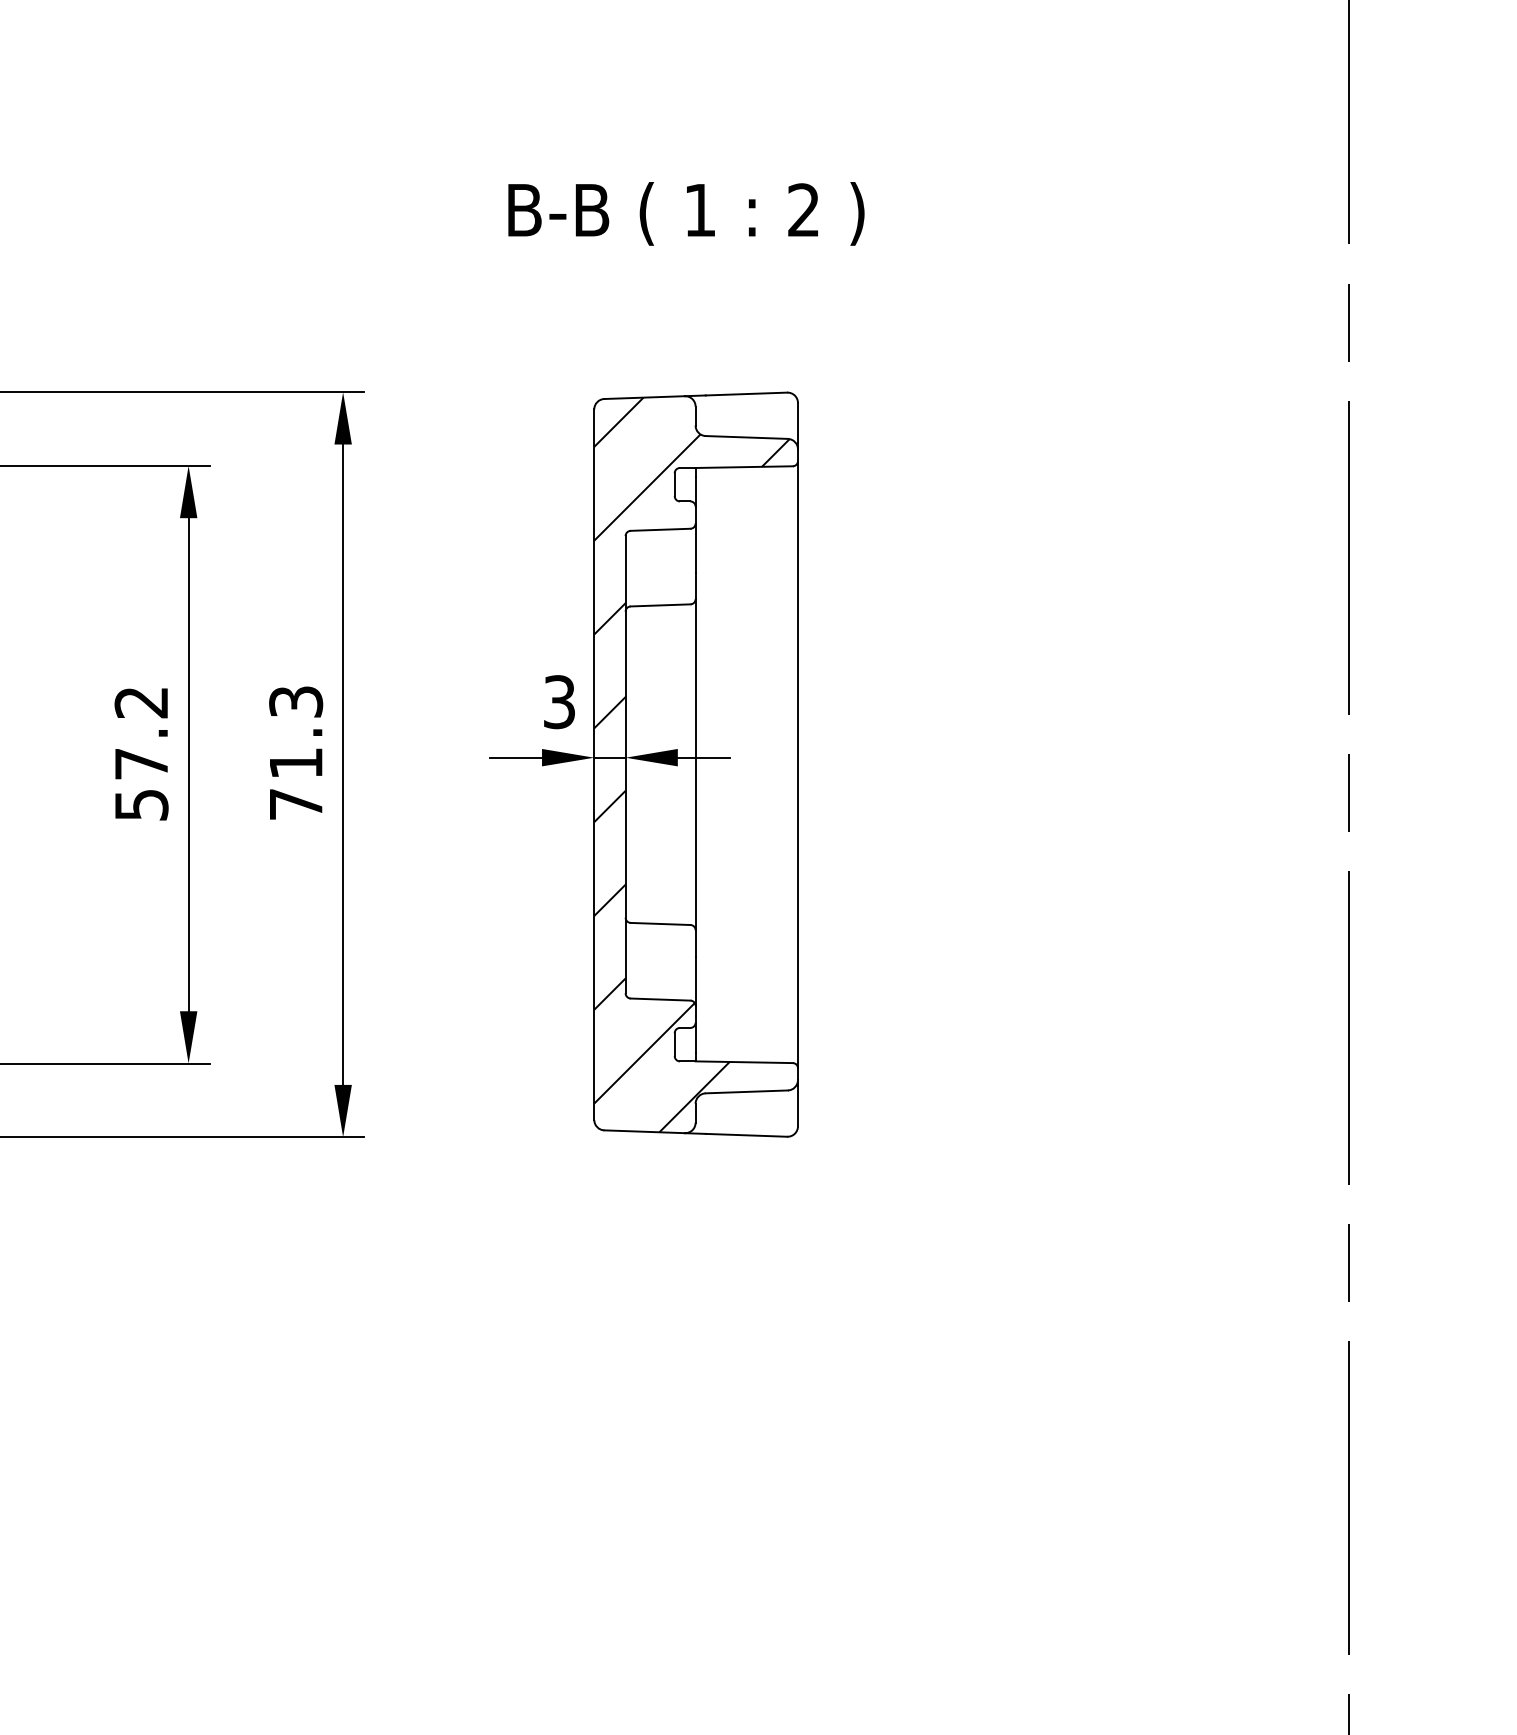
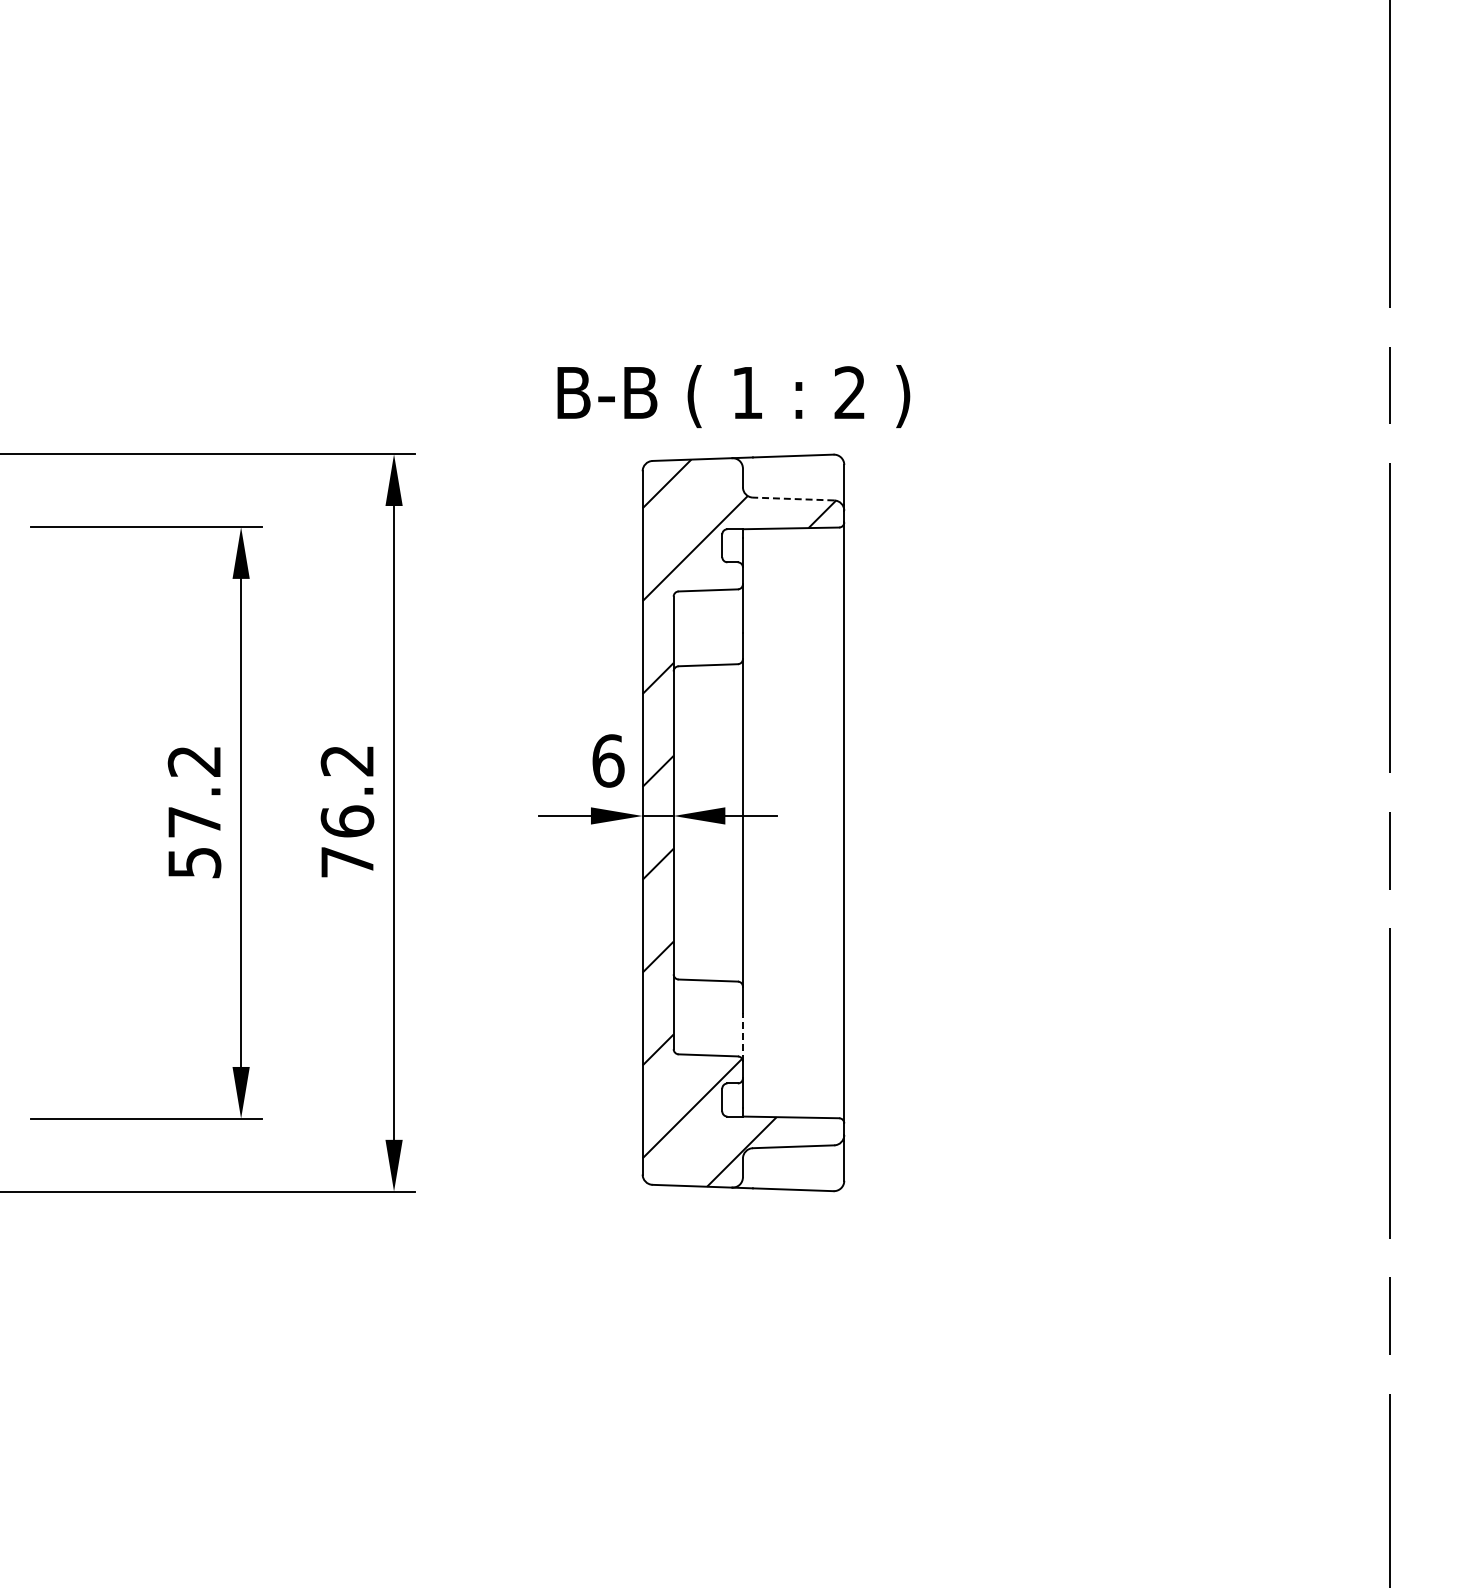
text: (686, 213) -> (733, 396), moved
line: (746, 437) -> (793, 499), solid -> dashed
text: (559, 702) -> (608, 761), 3 -> 6
text: (296, 732) -> (347, 791), 71.3 -> 76.2
line: (695, 981) -> (742, 1037), solid -> dashed

